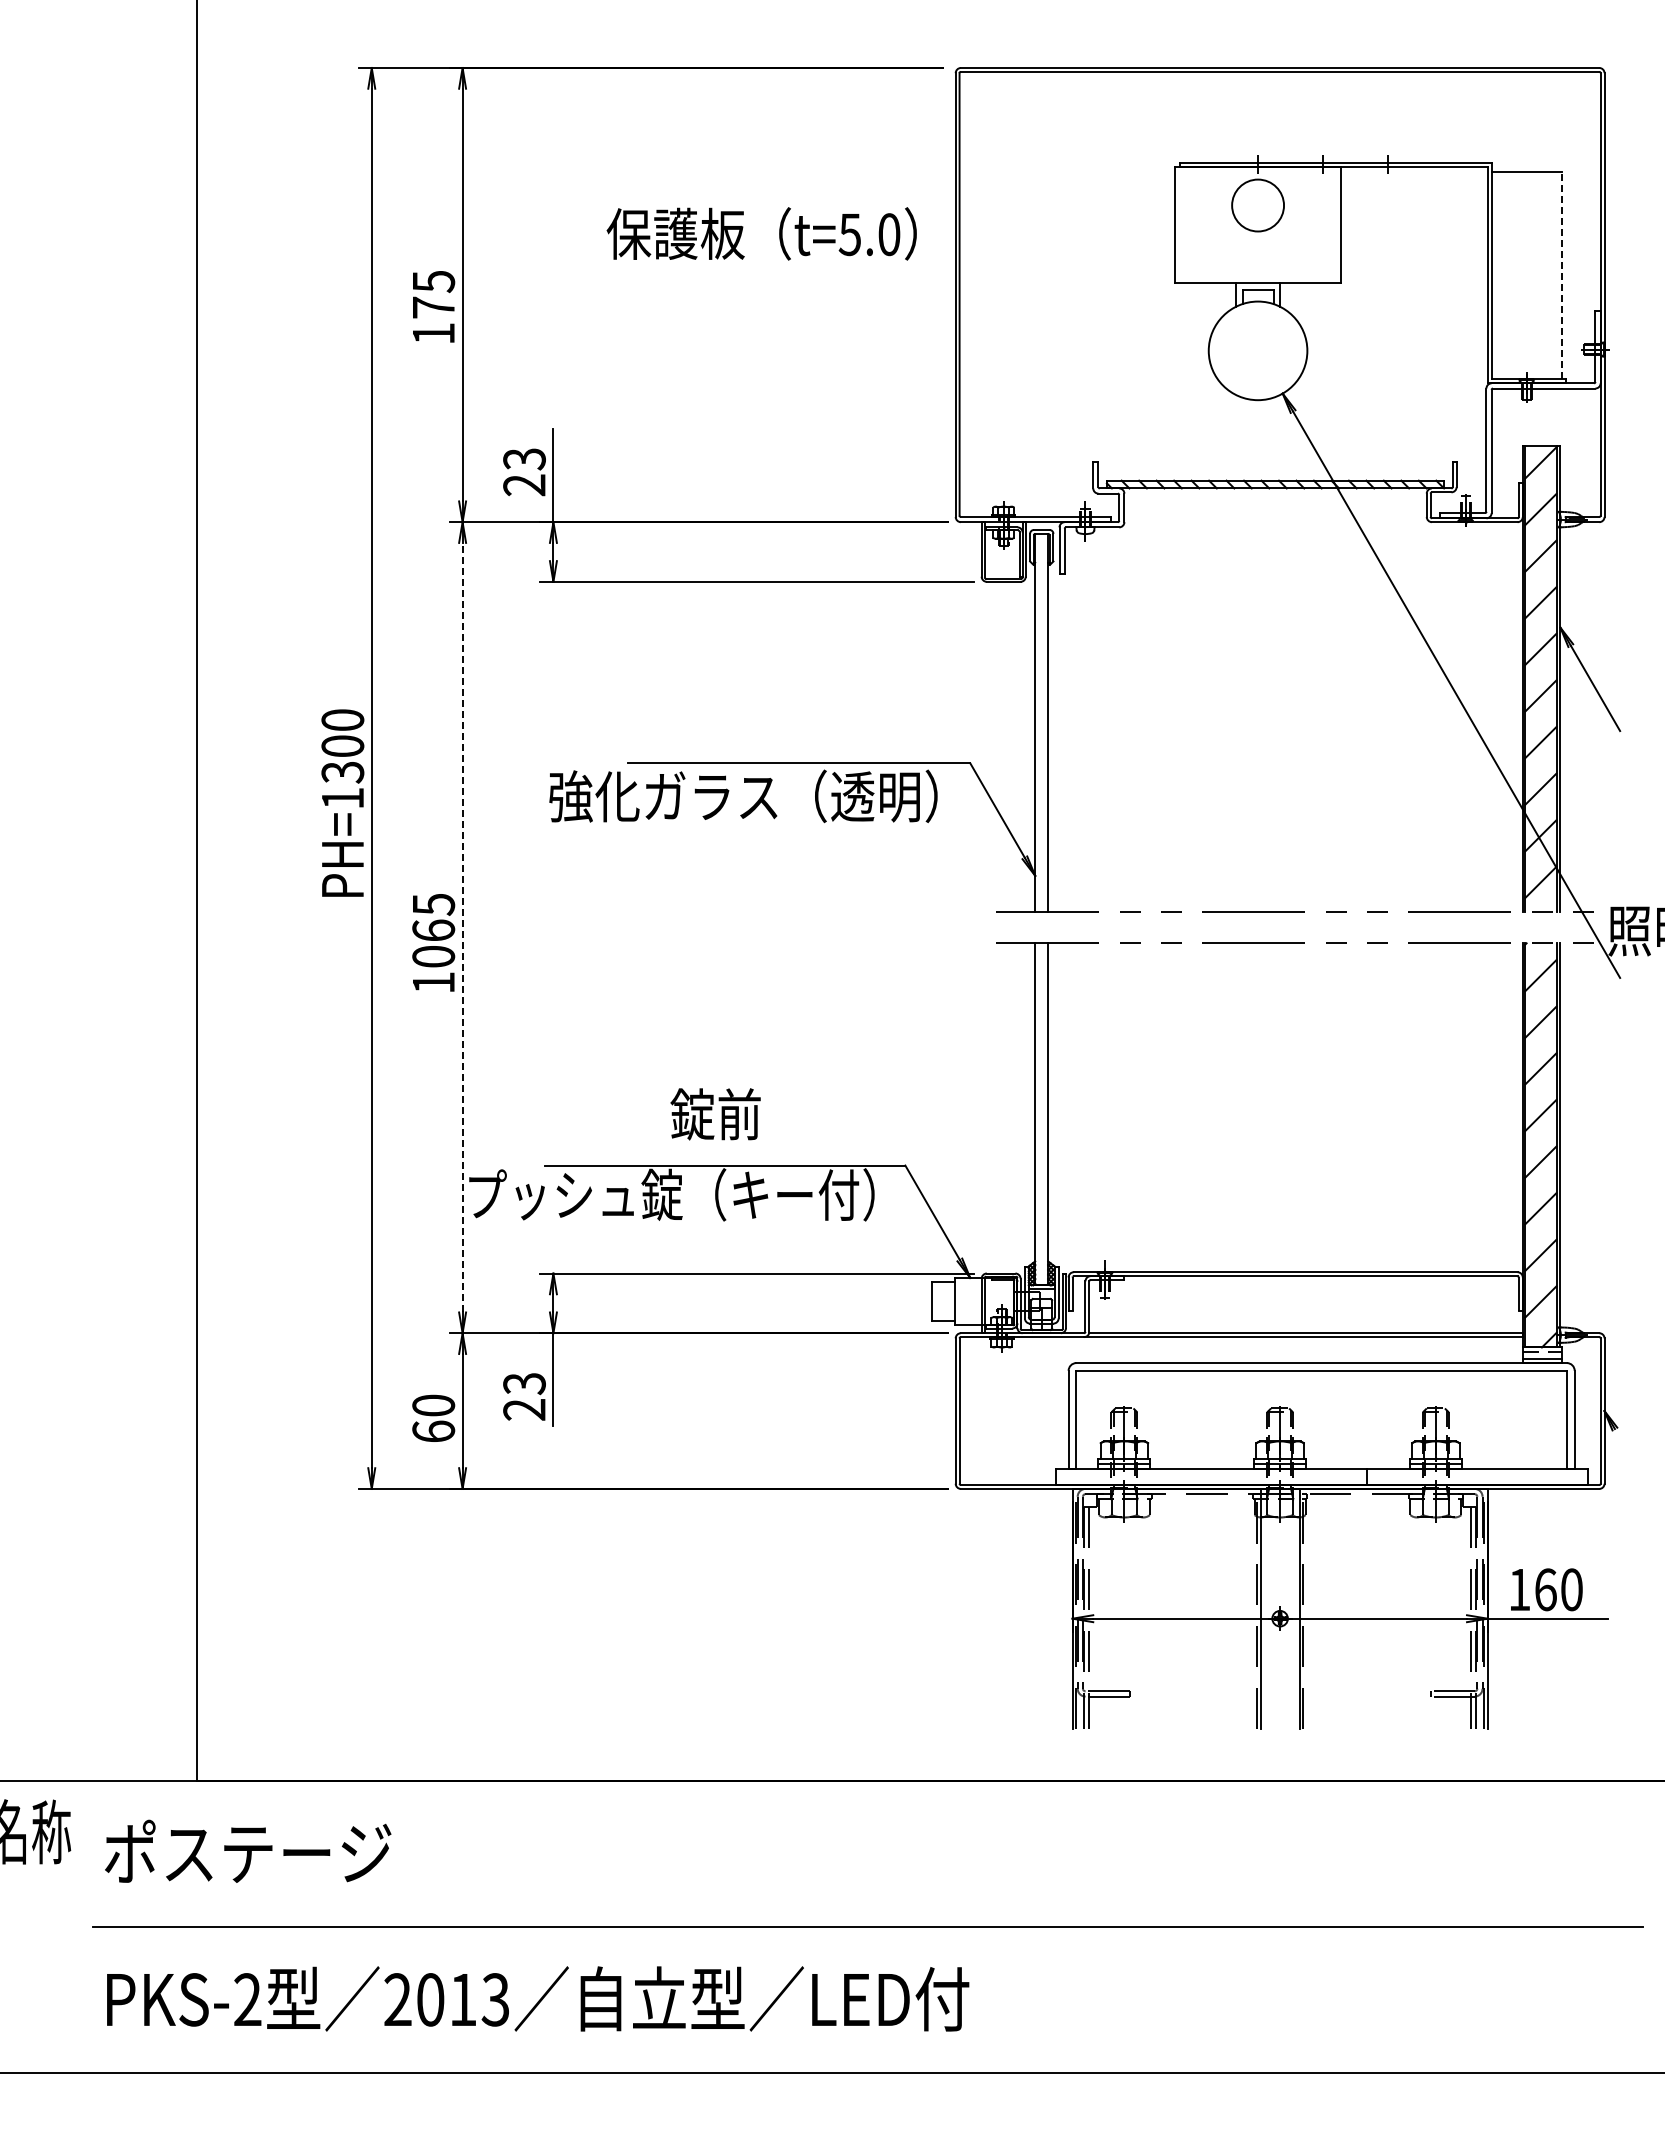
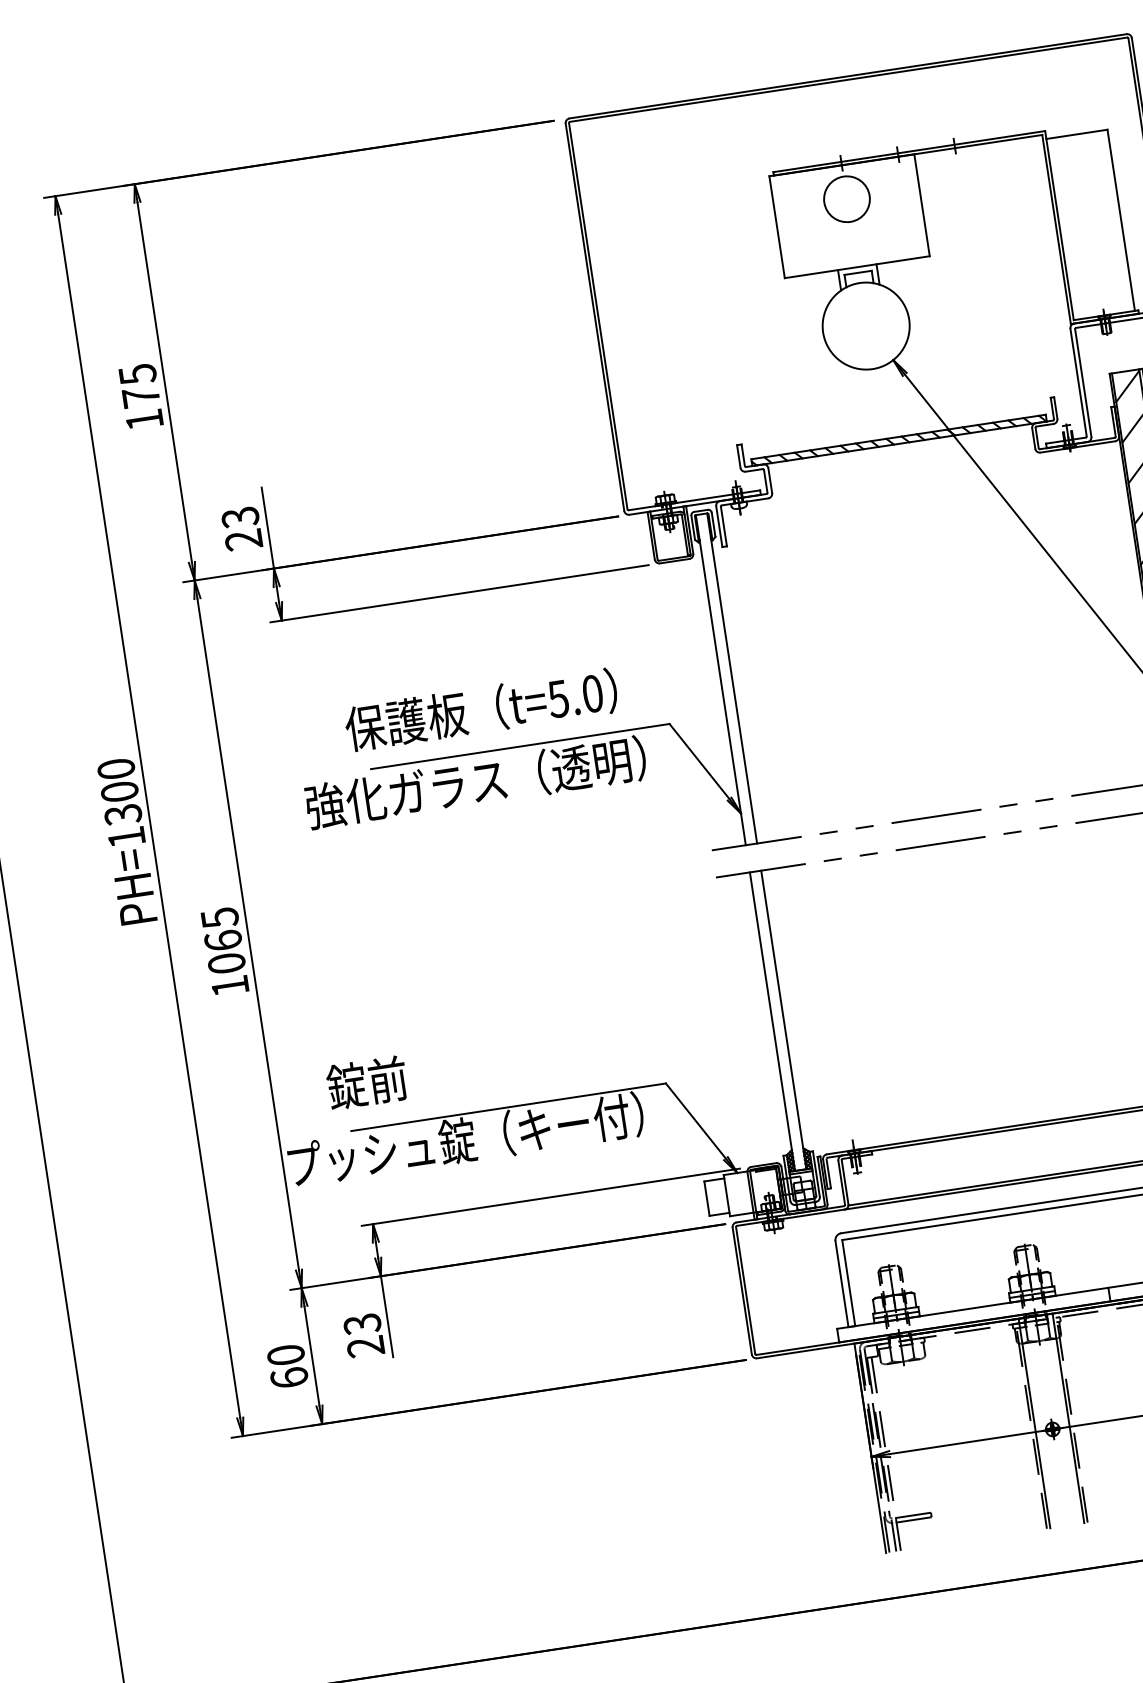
text: (761, 233) -> (481, 709), moved
line: (1561, 275) -> (1121, 220), dashed -> solid
line: (462, 927) -> (248, 934), dashed -> solid
text: (715, 1114) -> (366, 1083), moved

